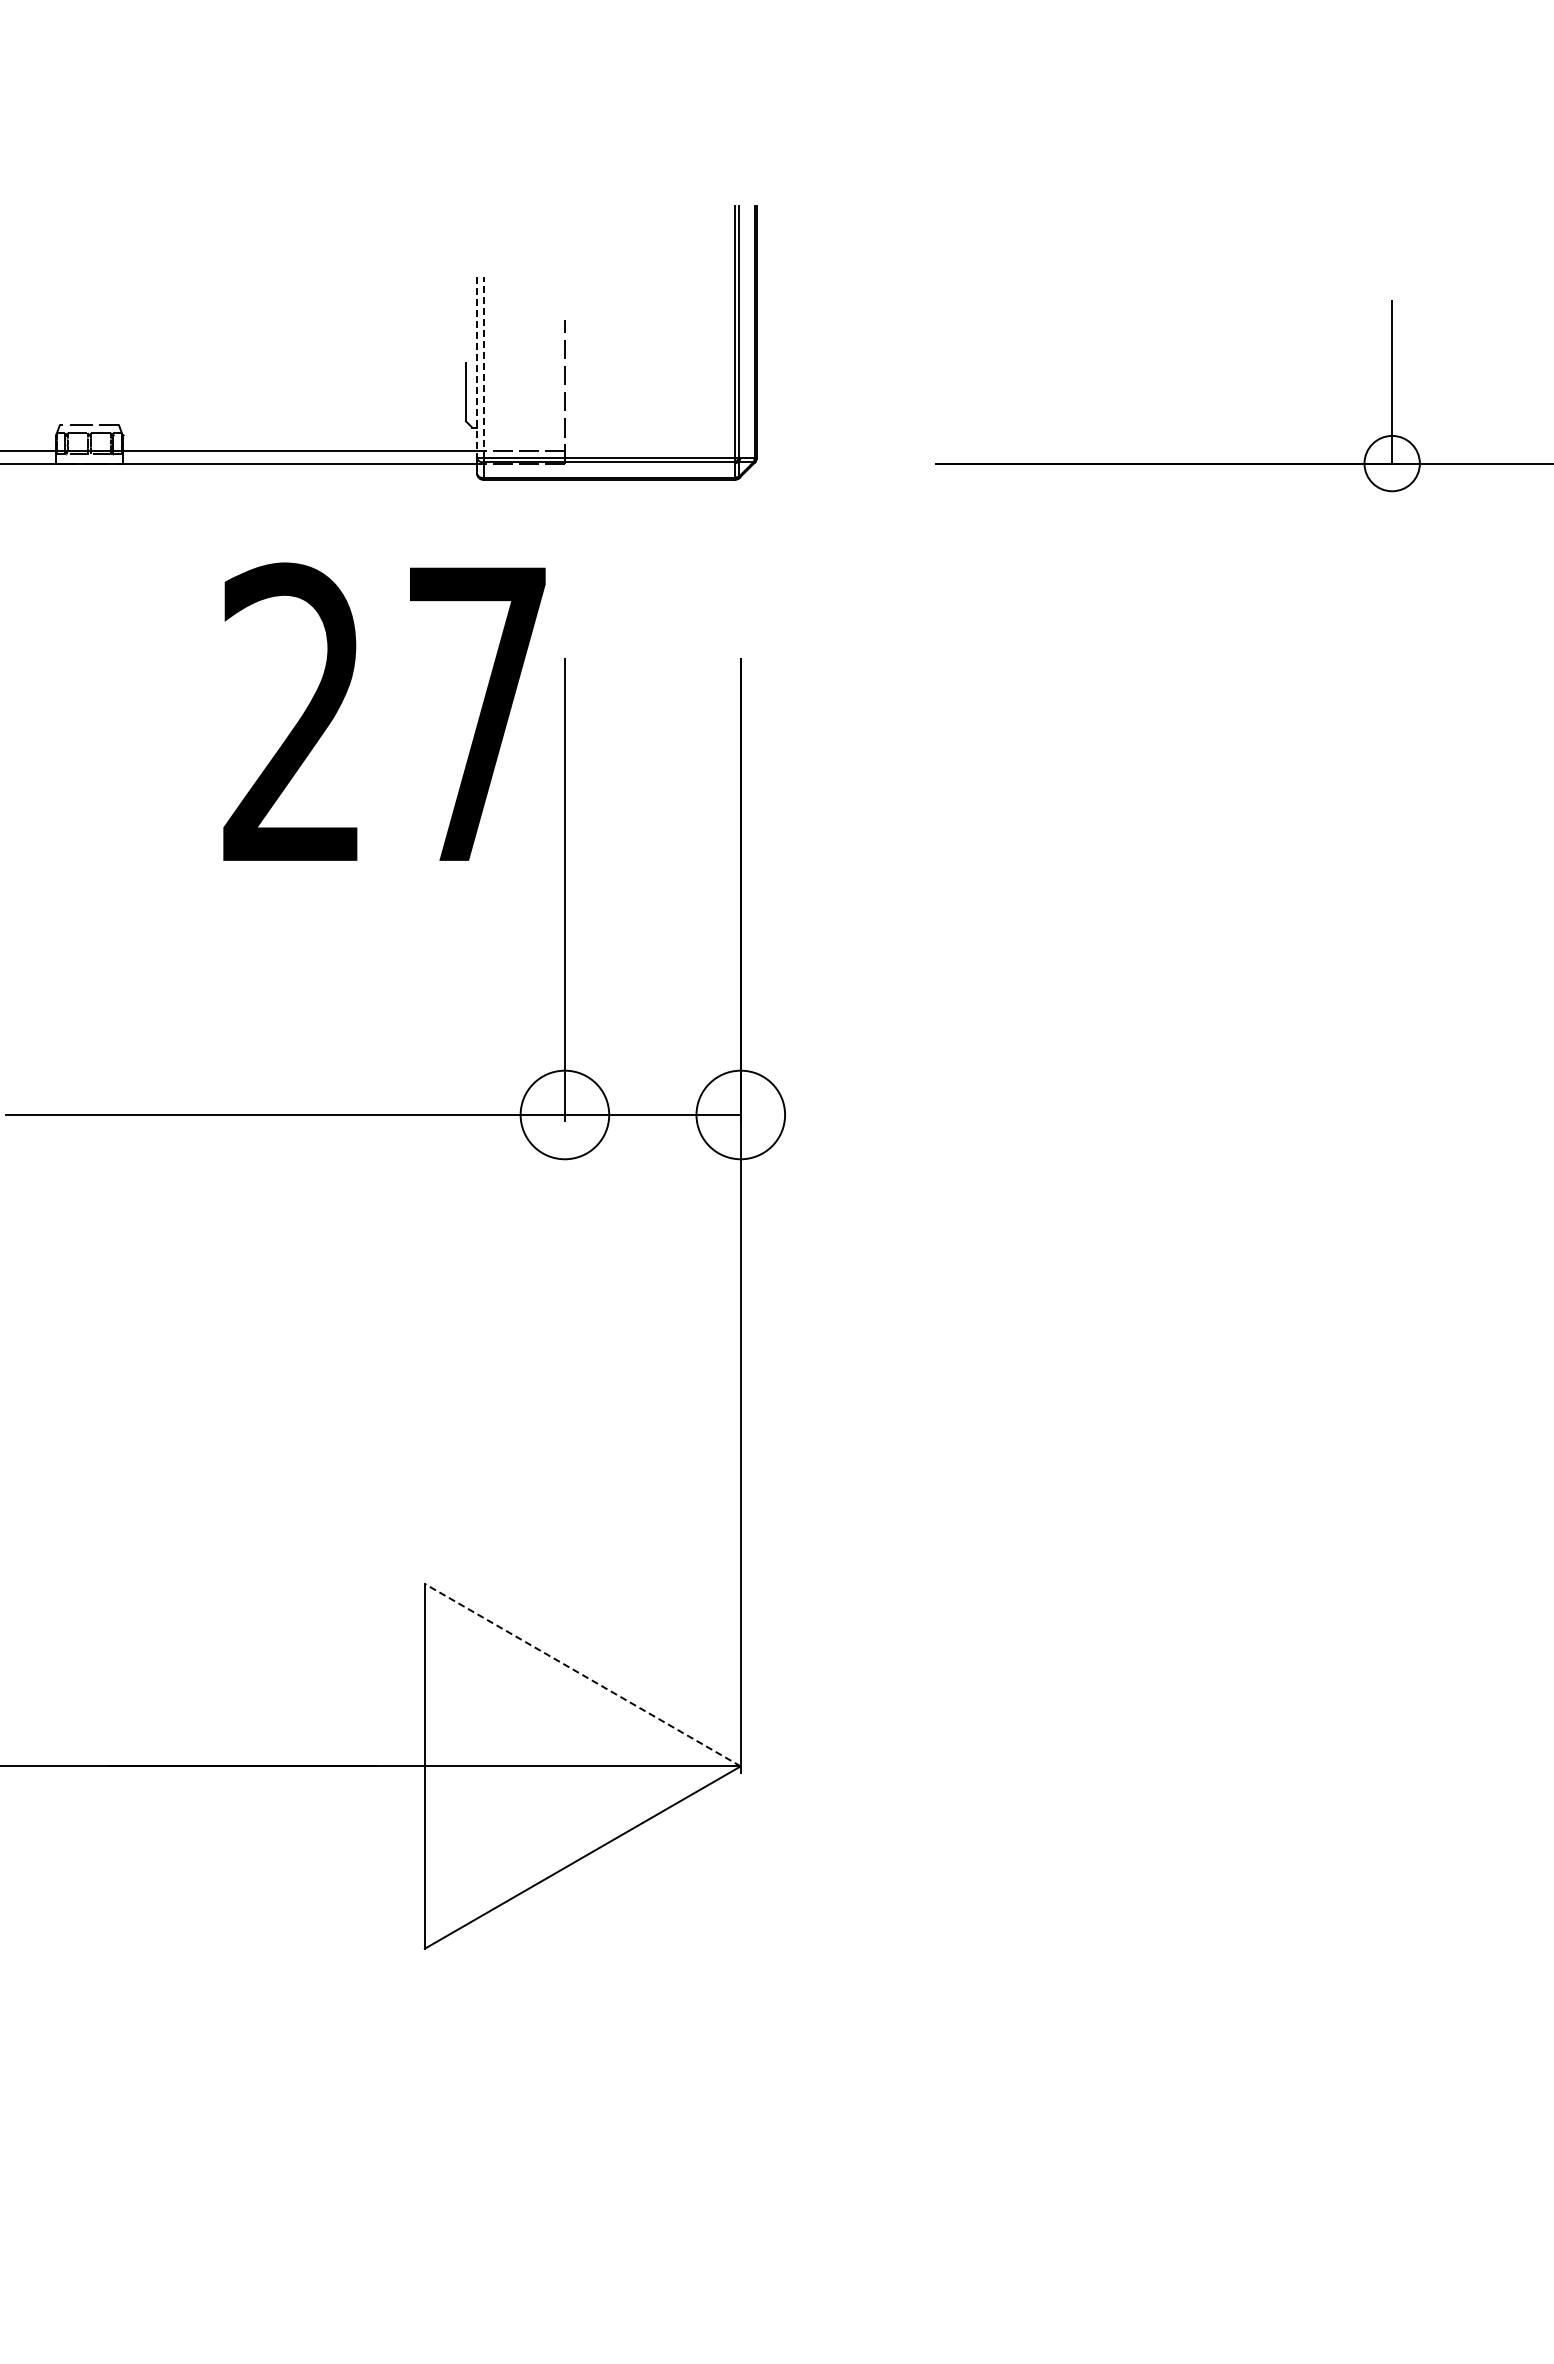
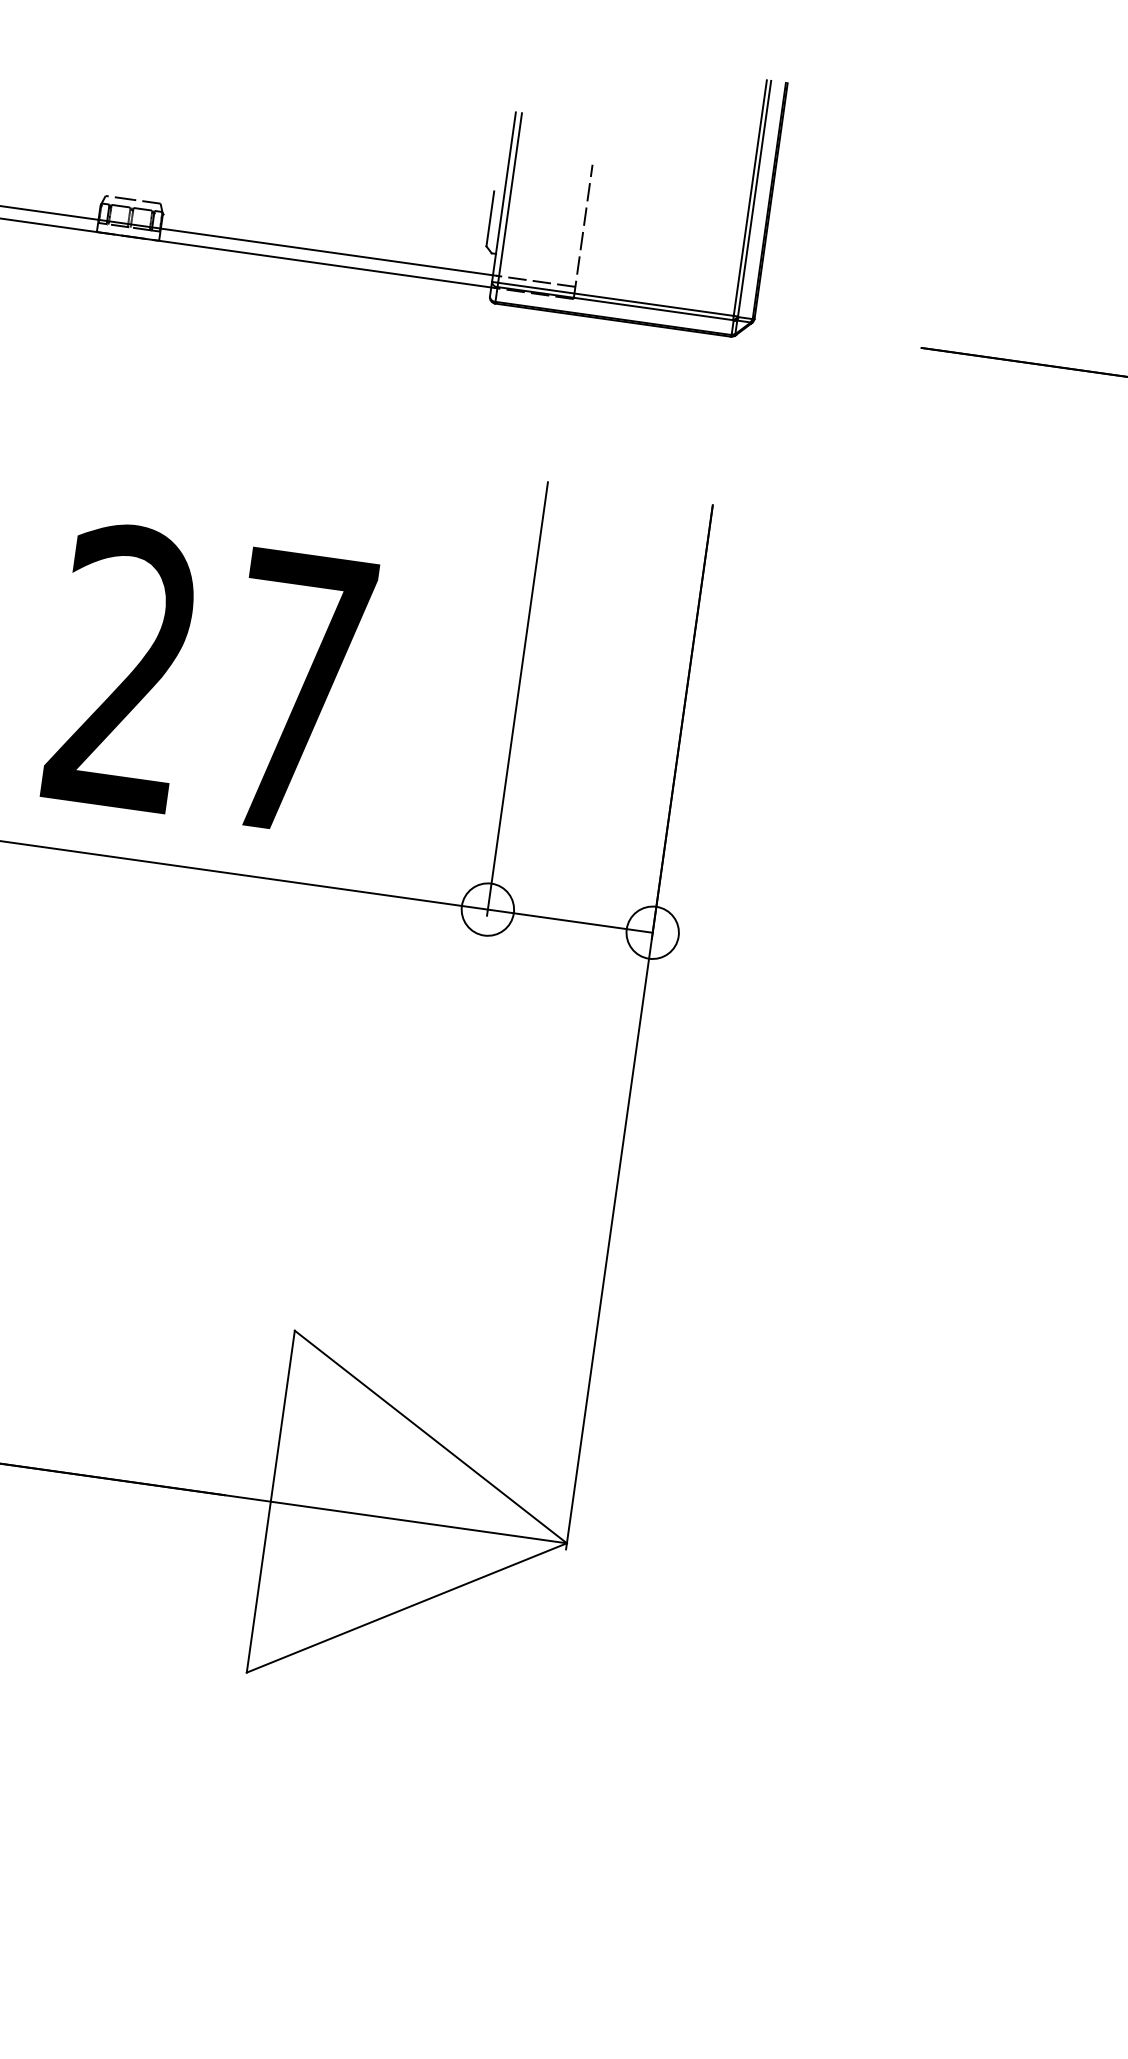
line: (483, 366) -> (510, 197), dashed -> solid
line: (476, 367) -> (503, 197), dashed -> solid
text: (384, 711) -> (210, 678), moved
circle: (564, 1114) -> (487, 909), size x0.62
circle: (740, 1114) -> (652, 932), size x0.62
line: (582, 1674) -> (430, 1436), dashed -> solid

